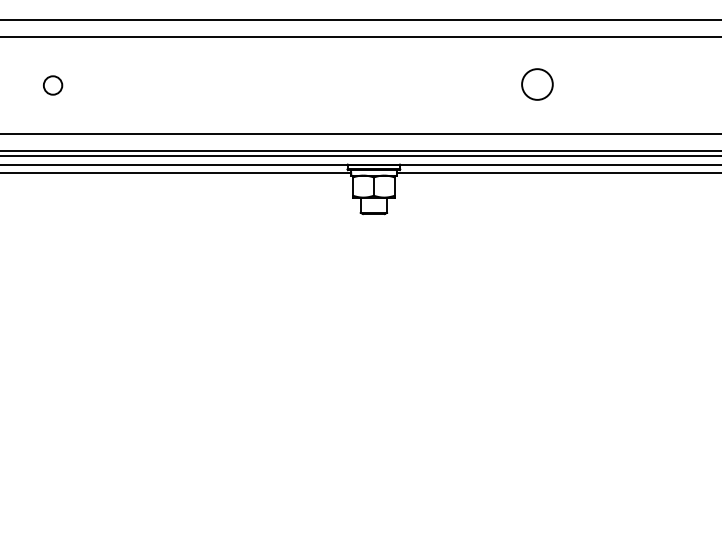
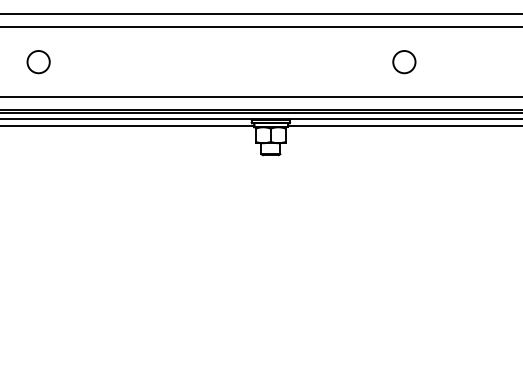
circle: (537, 84) -> (404, 62), moved
circle: (52, 85) -> (38, 62), size x1.67

